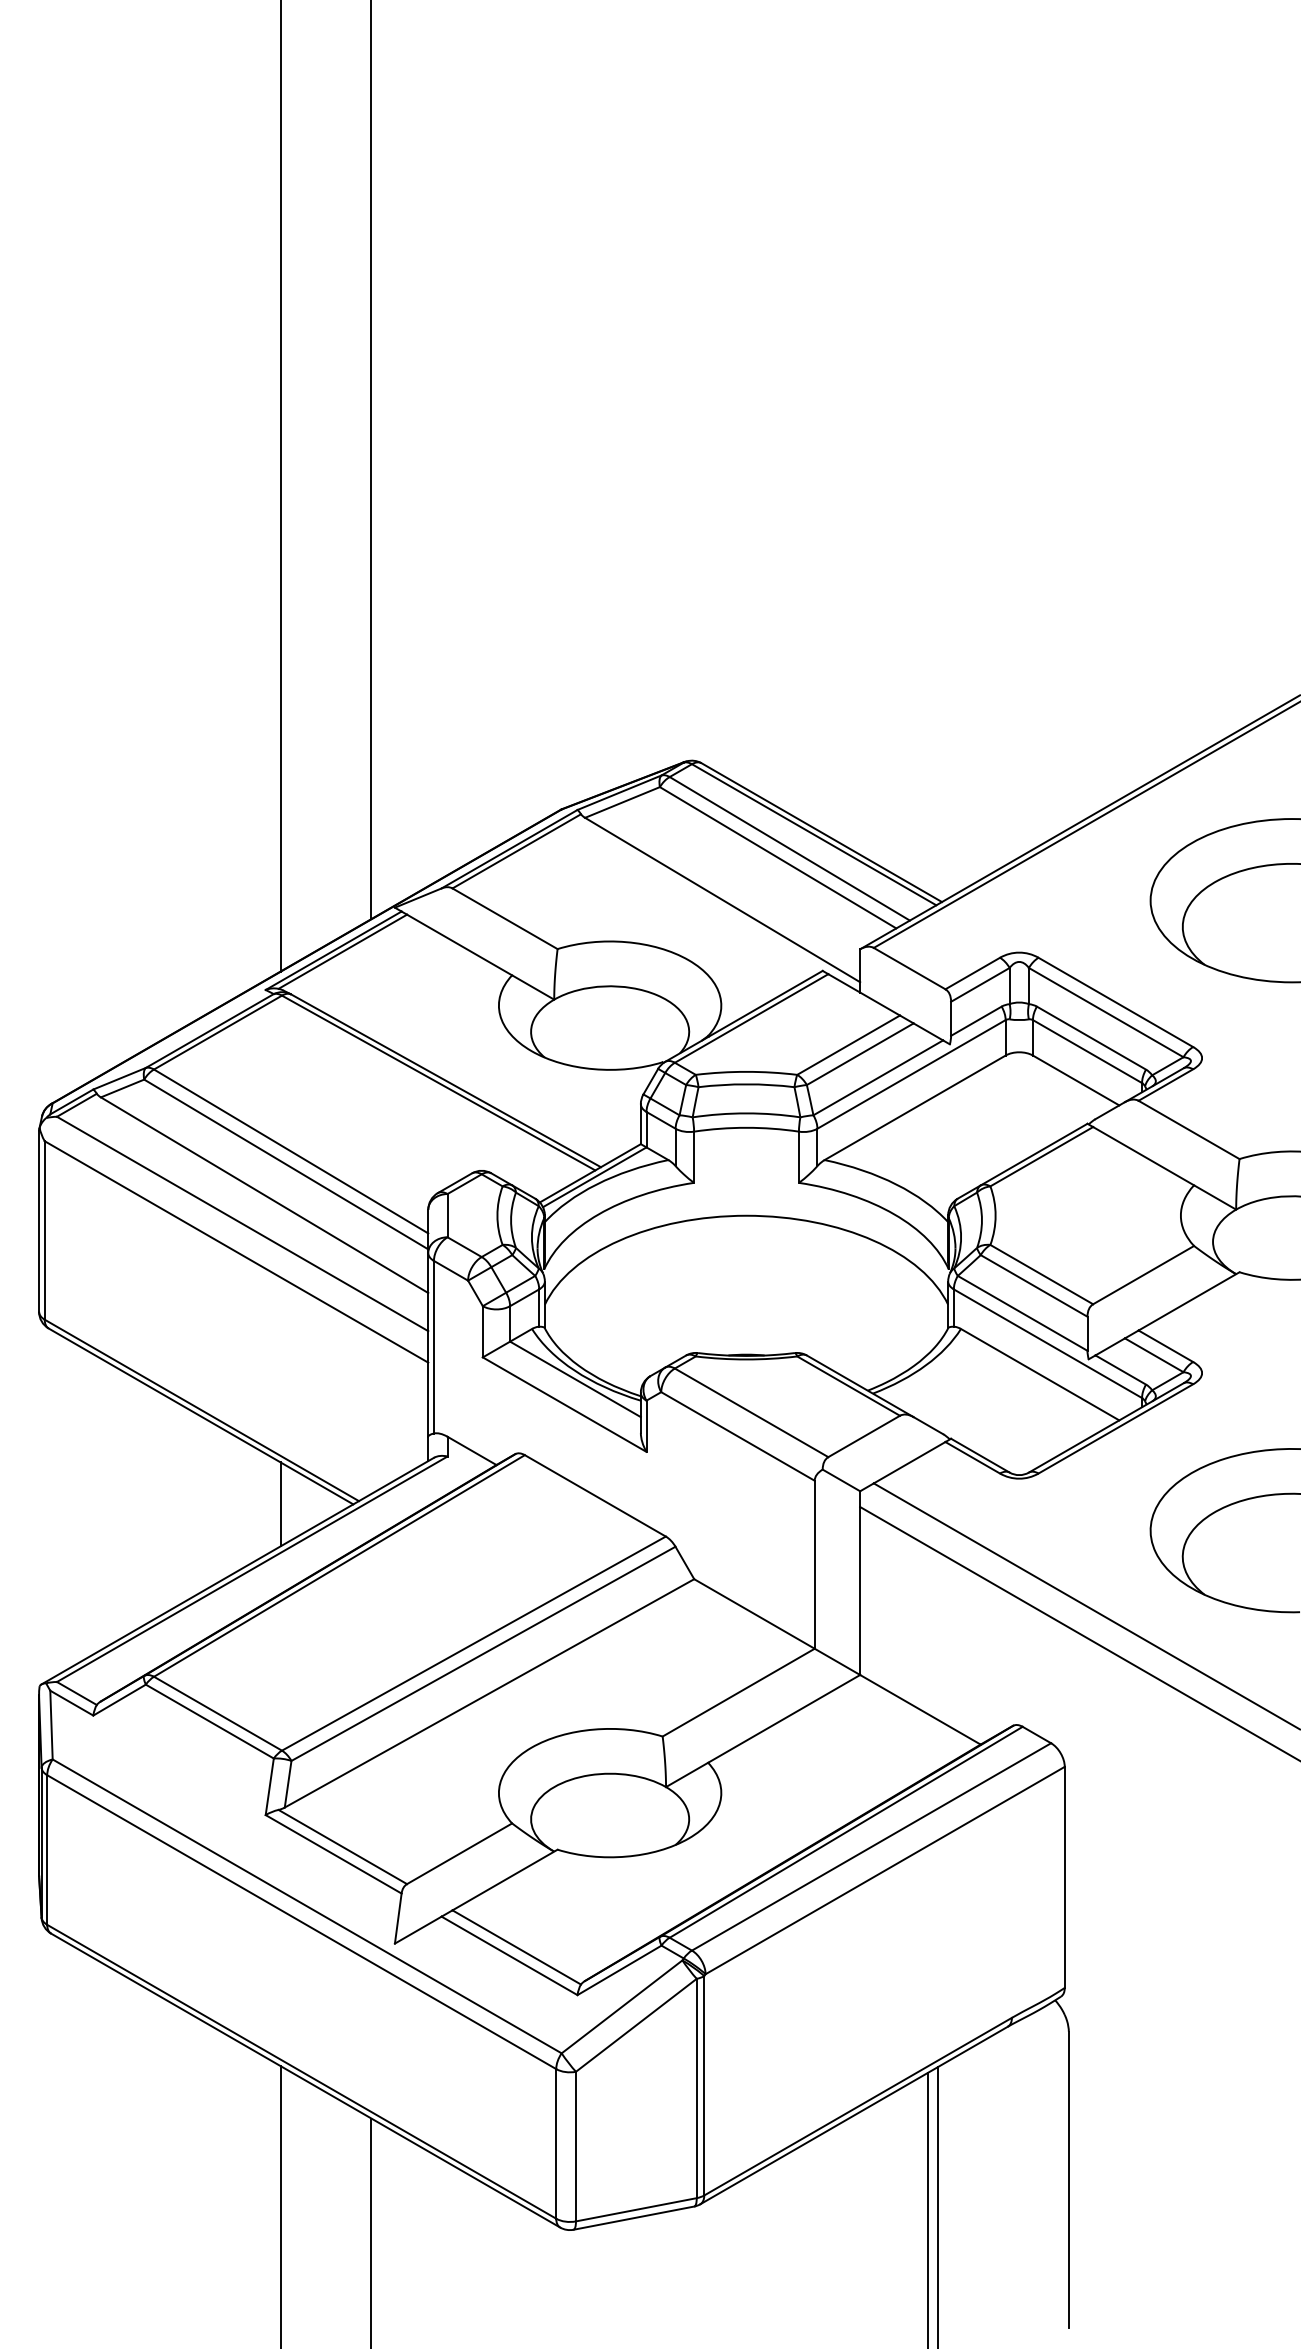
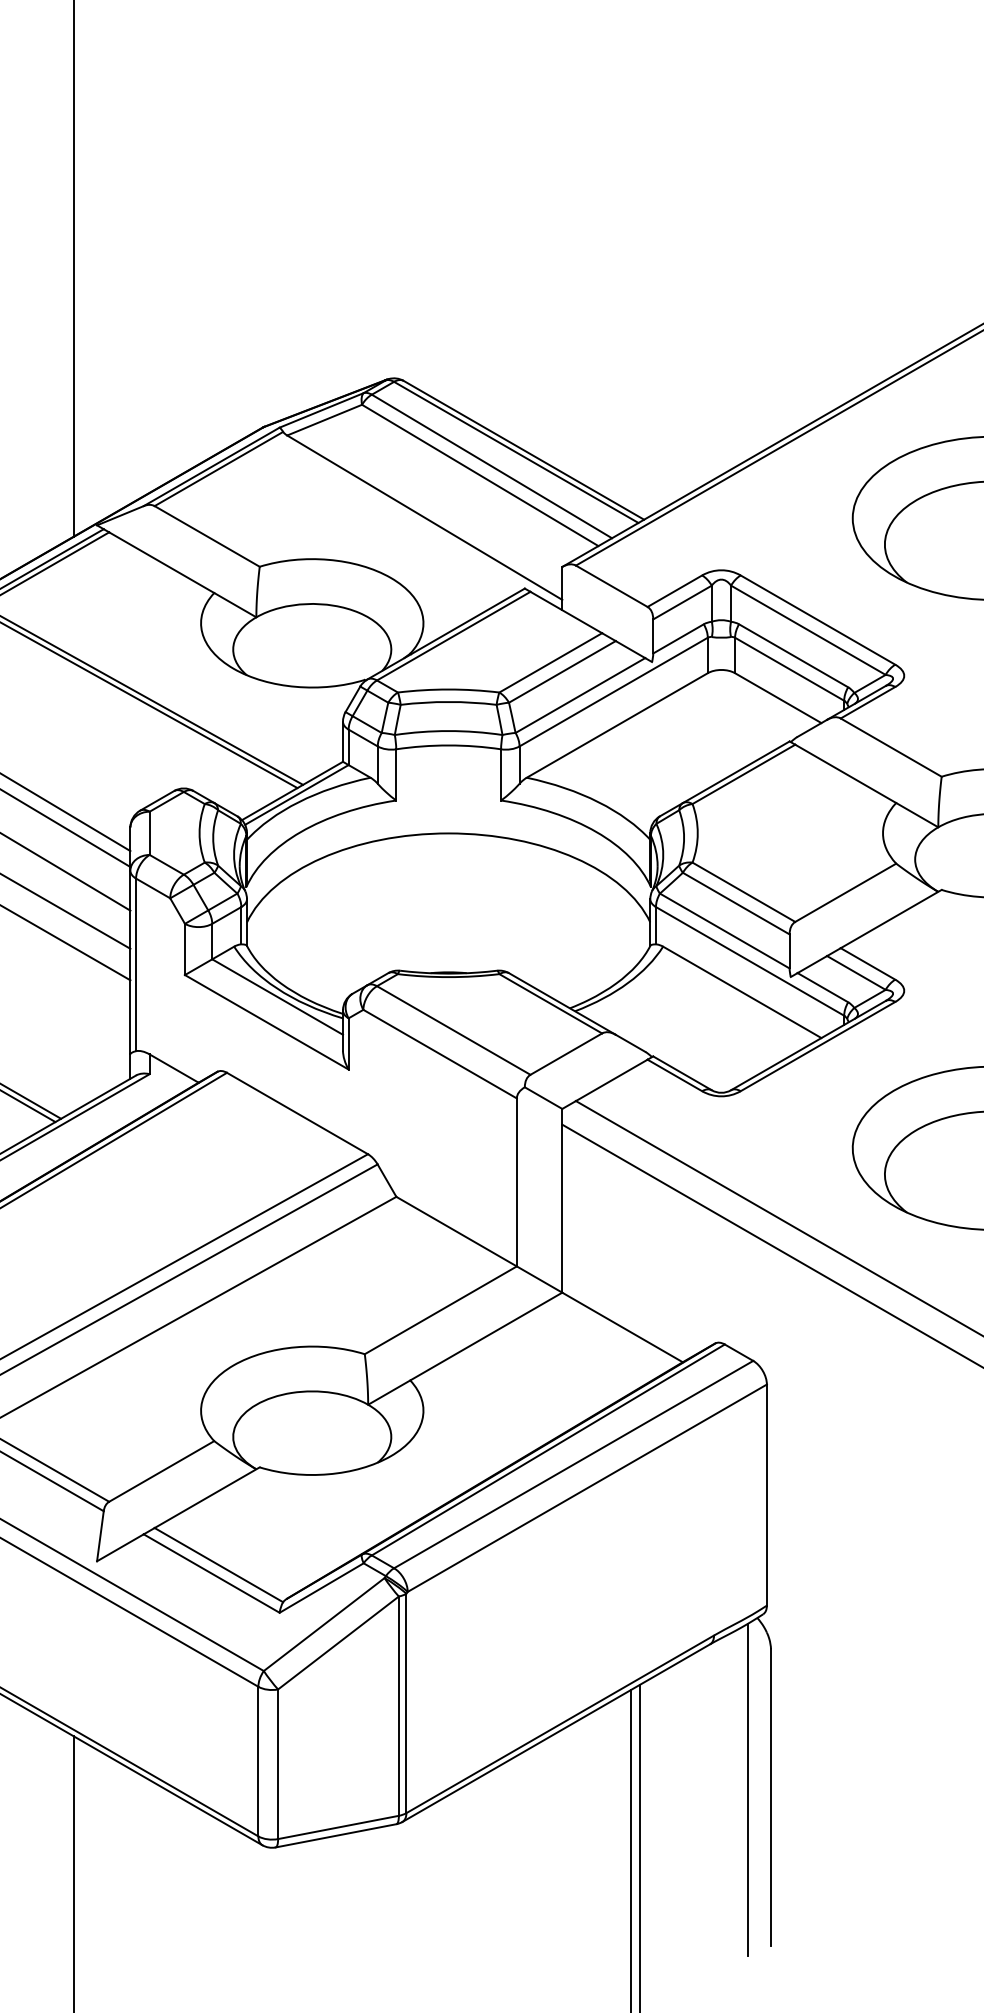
line: (1045, 2172) -> (747, 1790), added

